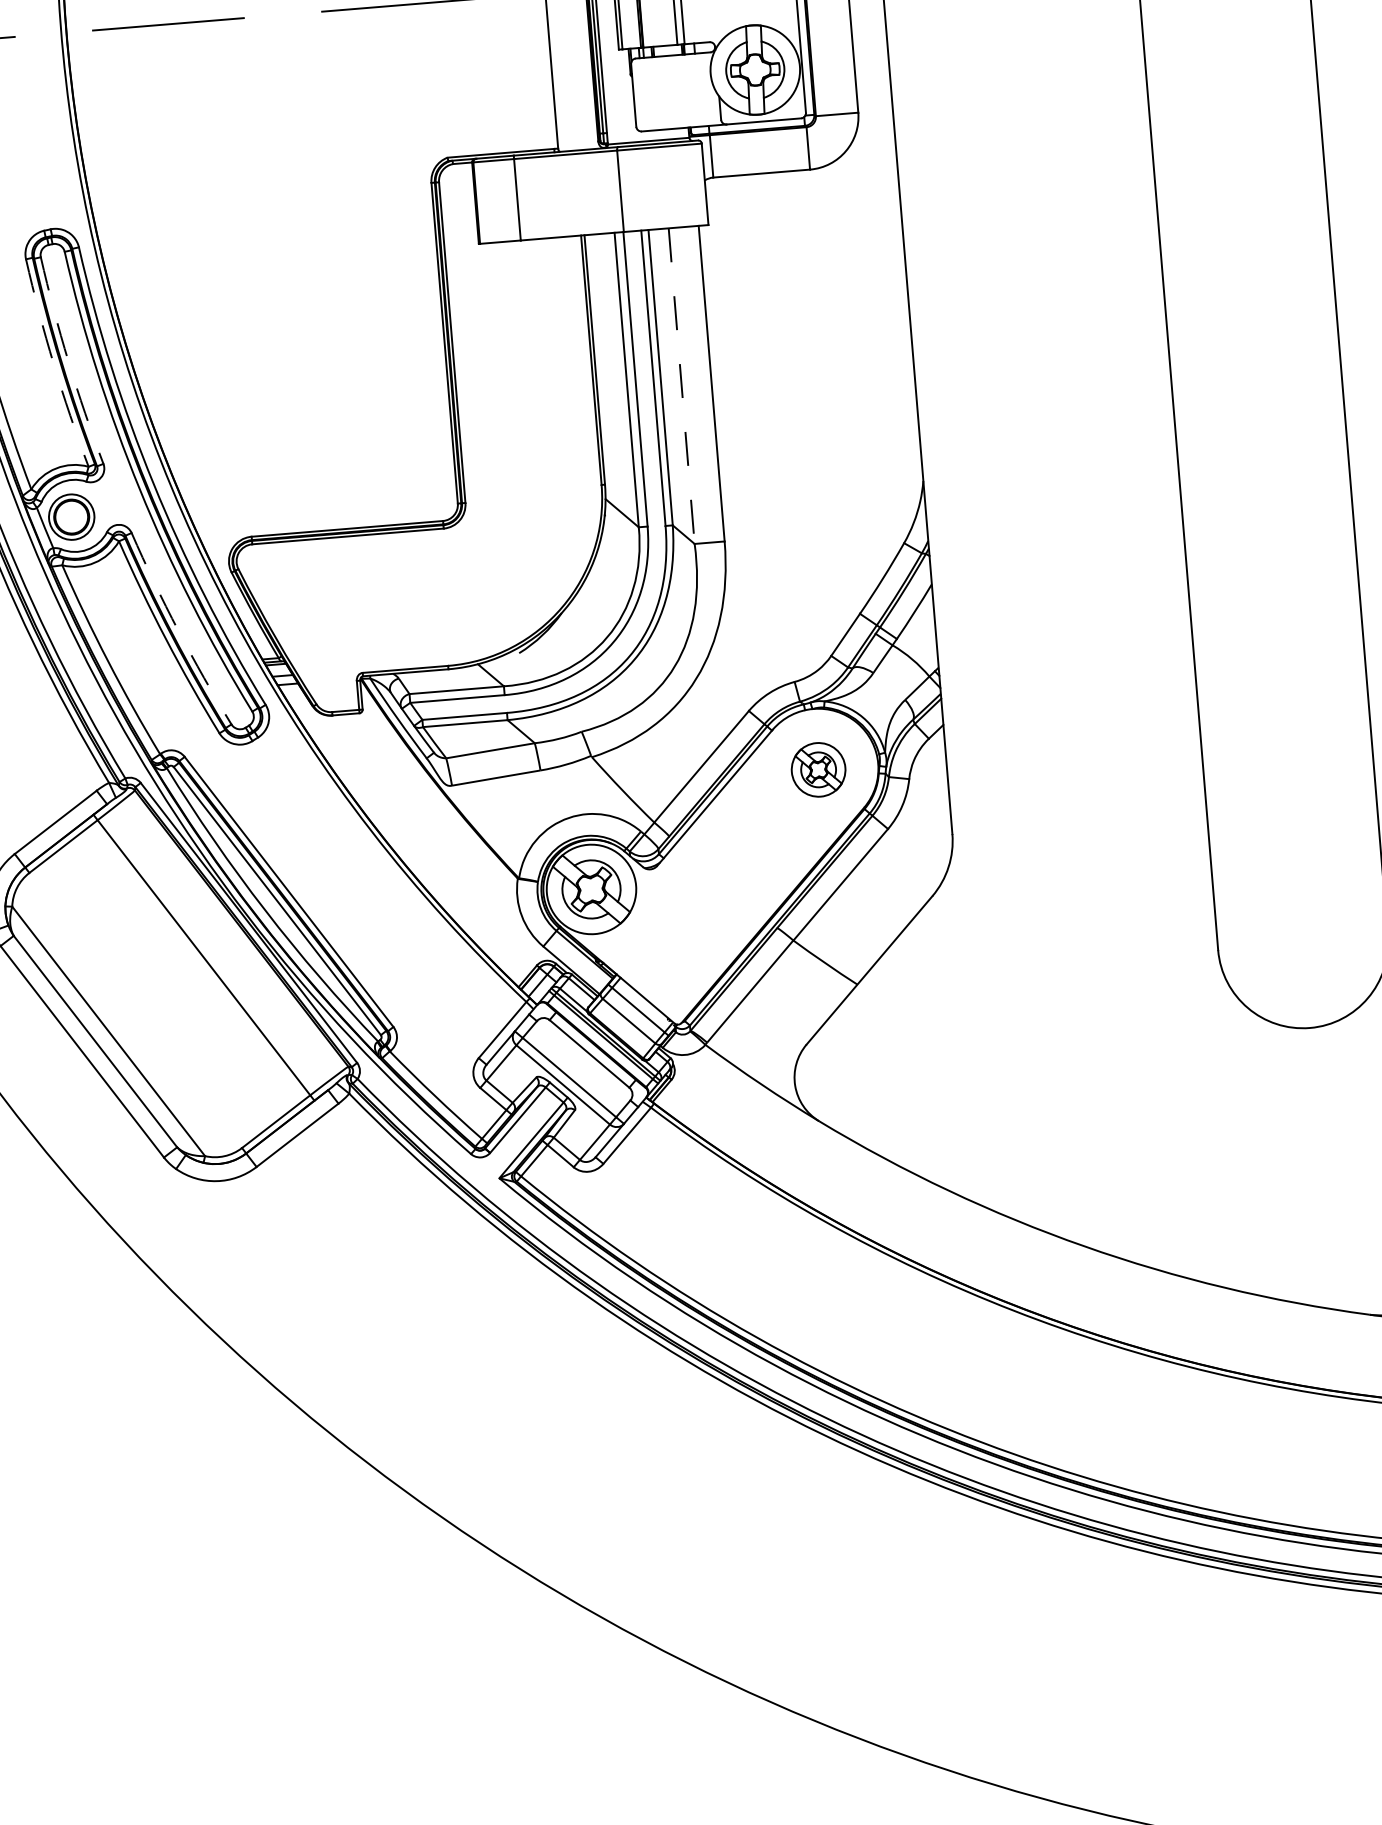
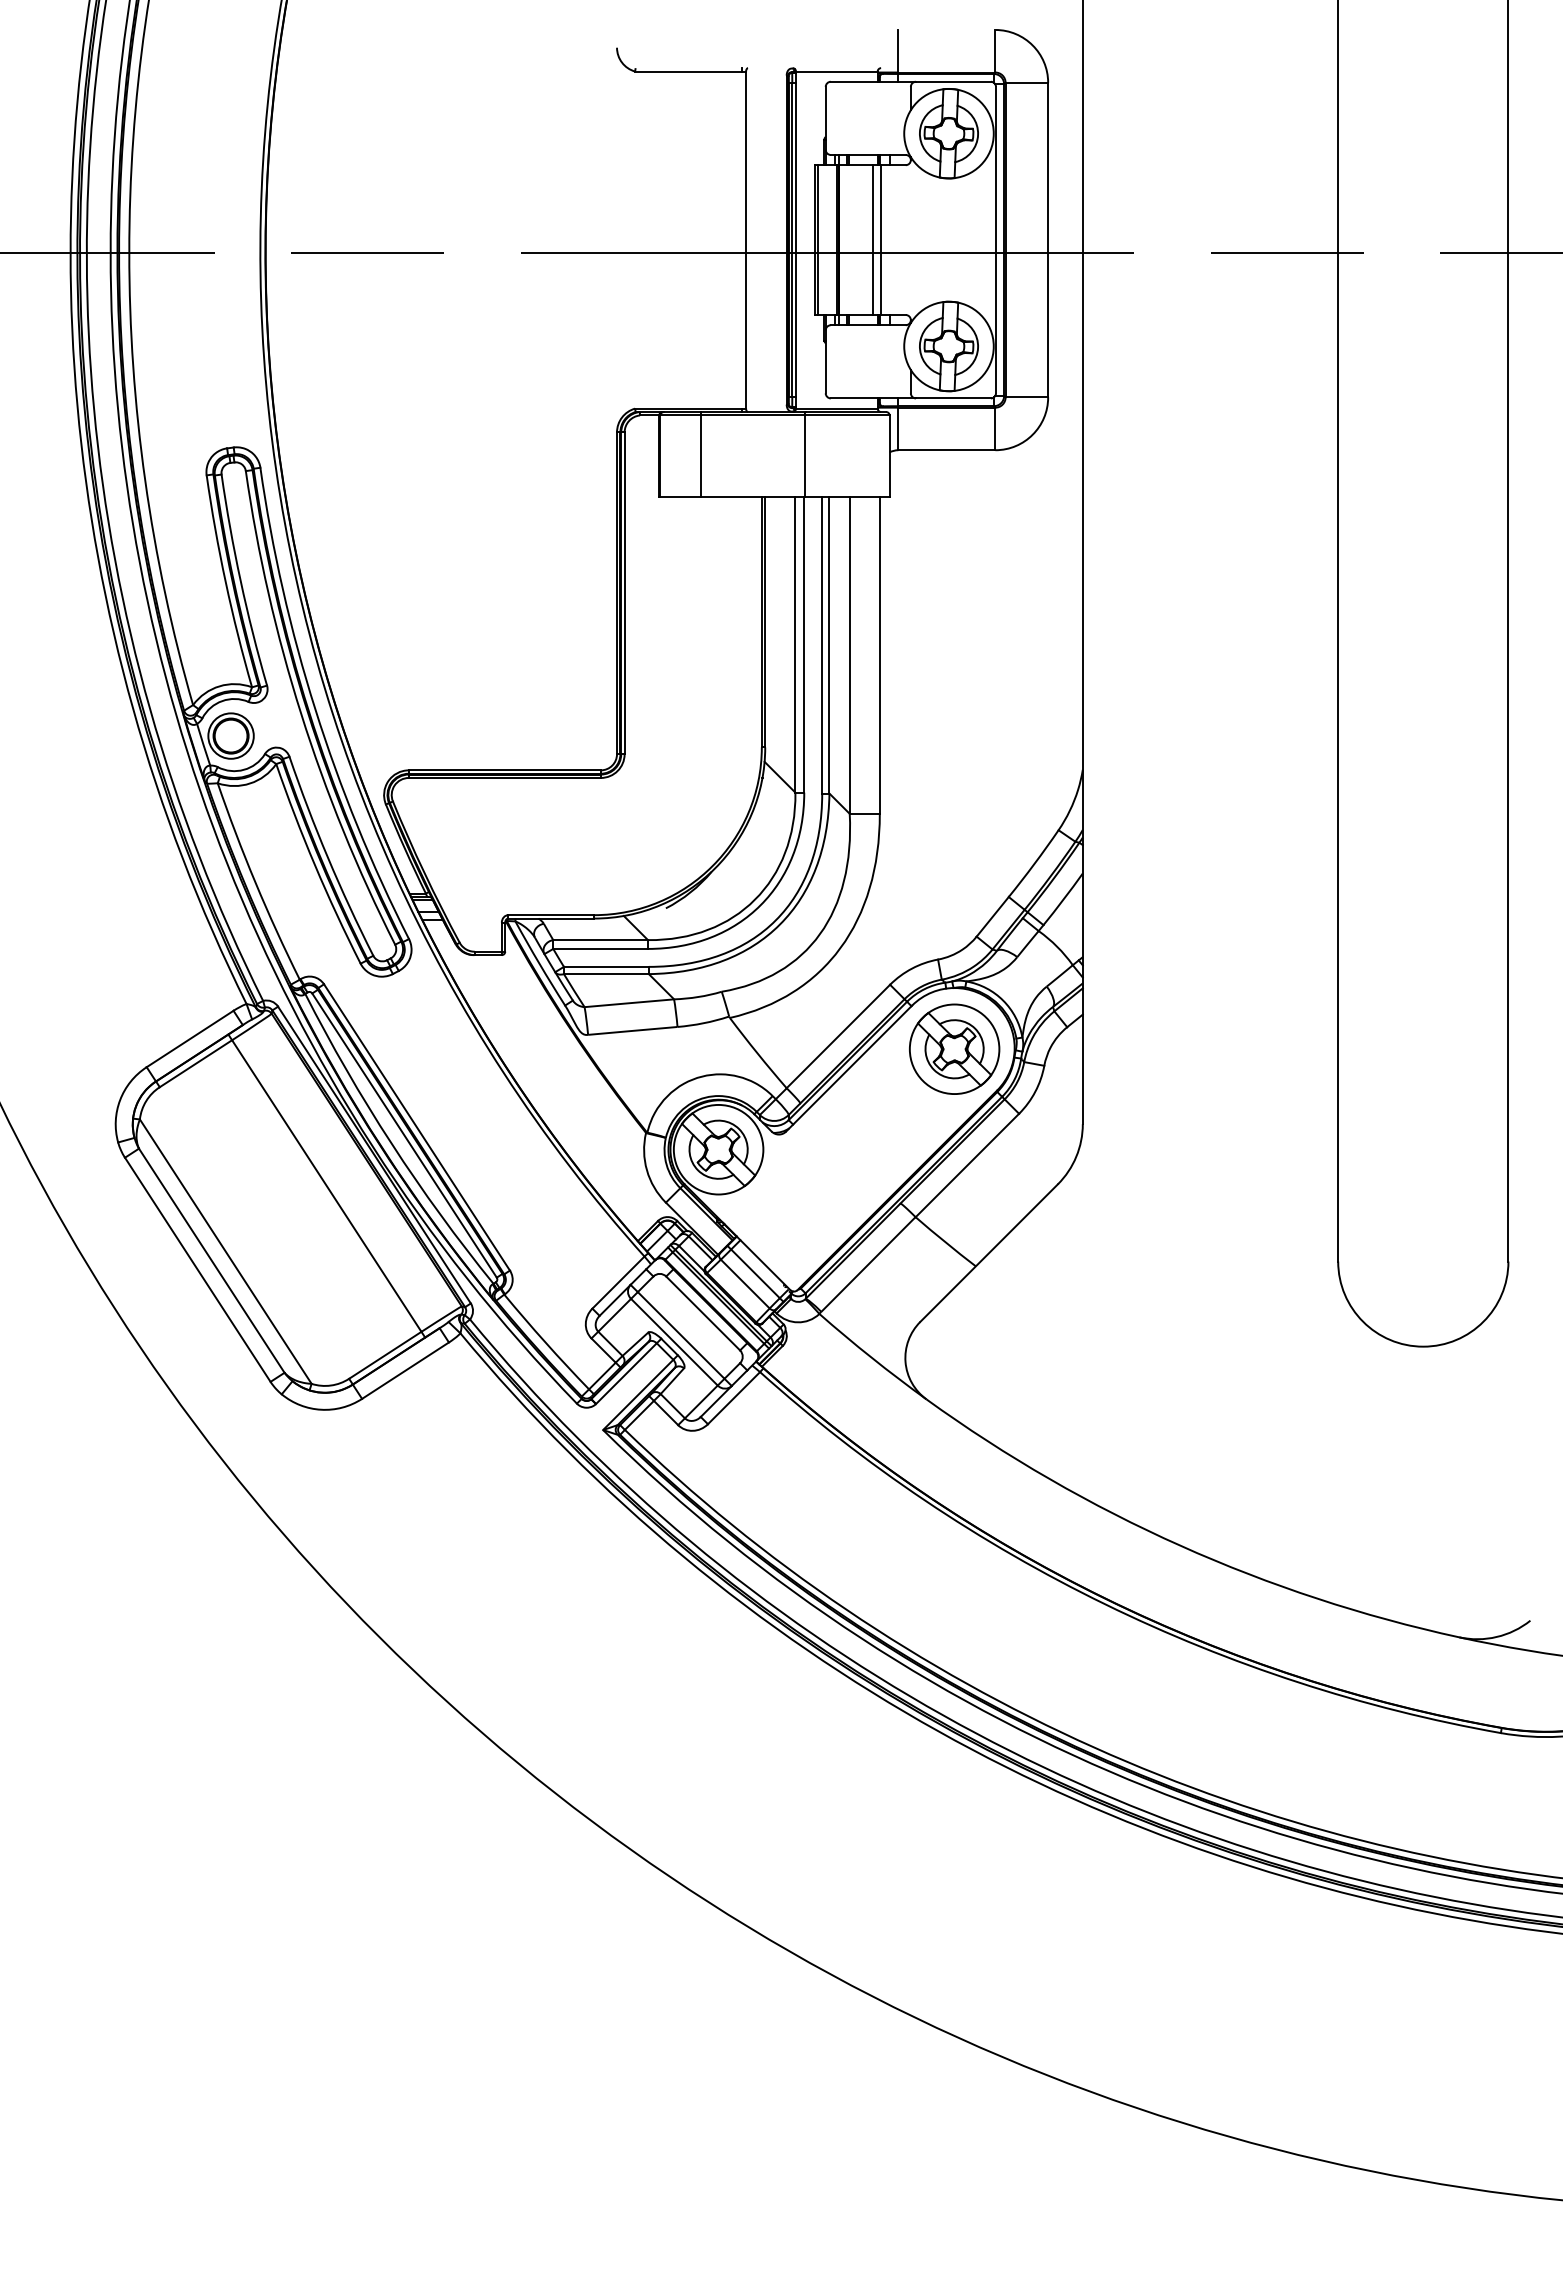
arc: (68, 361) -> (240, 580), dashed -> solid
arc: (53, 364) -> (225, 582), dashed -> solid
line: (681, 387) -> (849, 656), dashed -> solid
arc: (177, 630) -> (327, 857), dashed -> solid
part: (818, 769) -> (954, 1048), size x1.67

